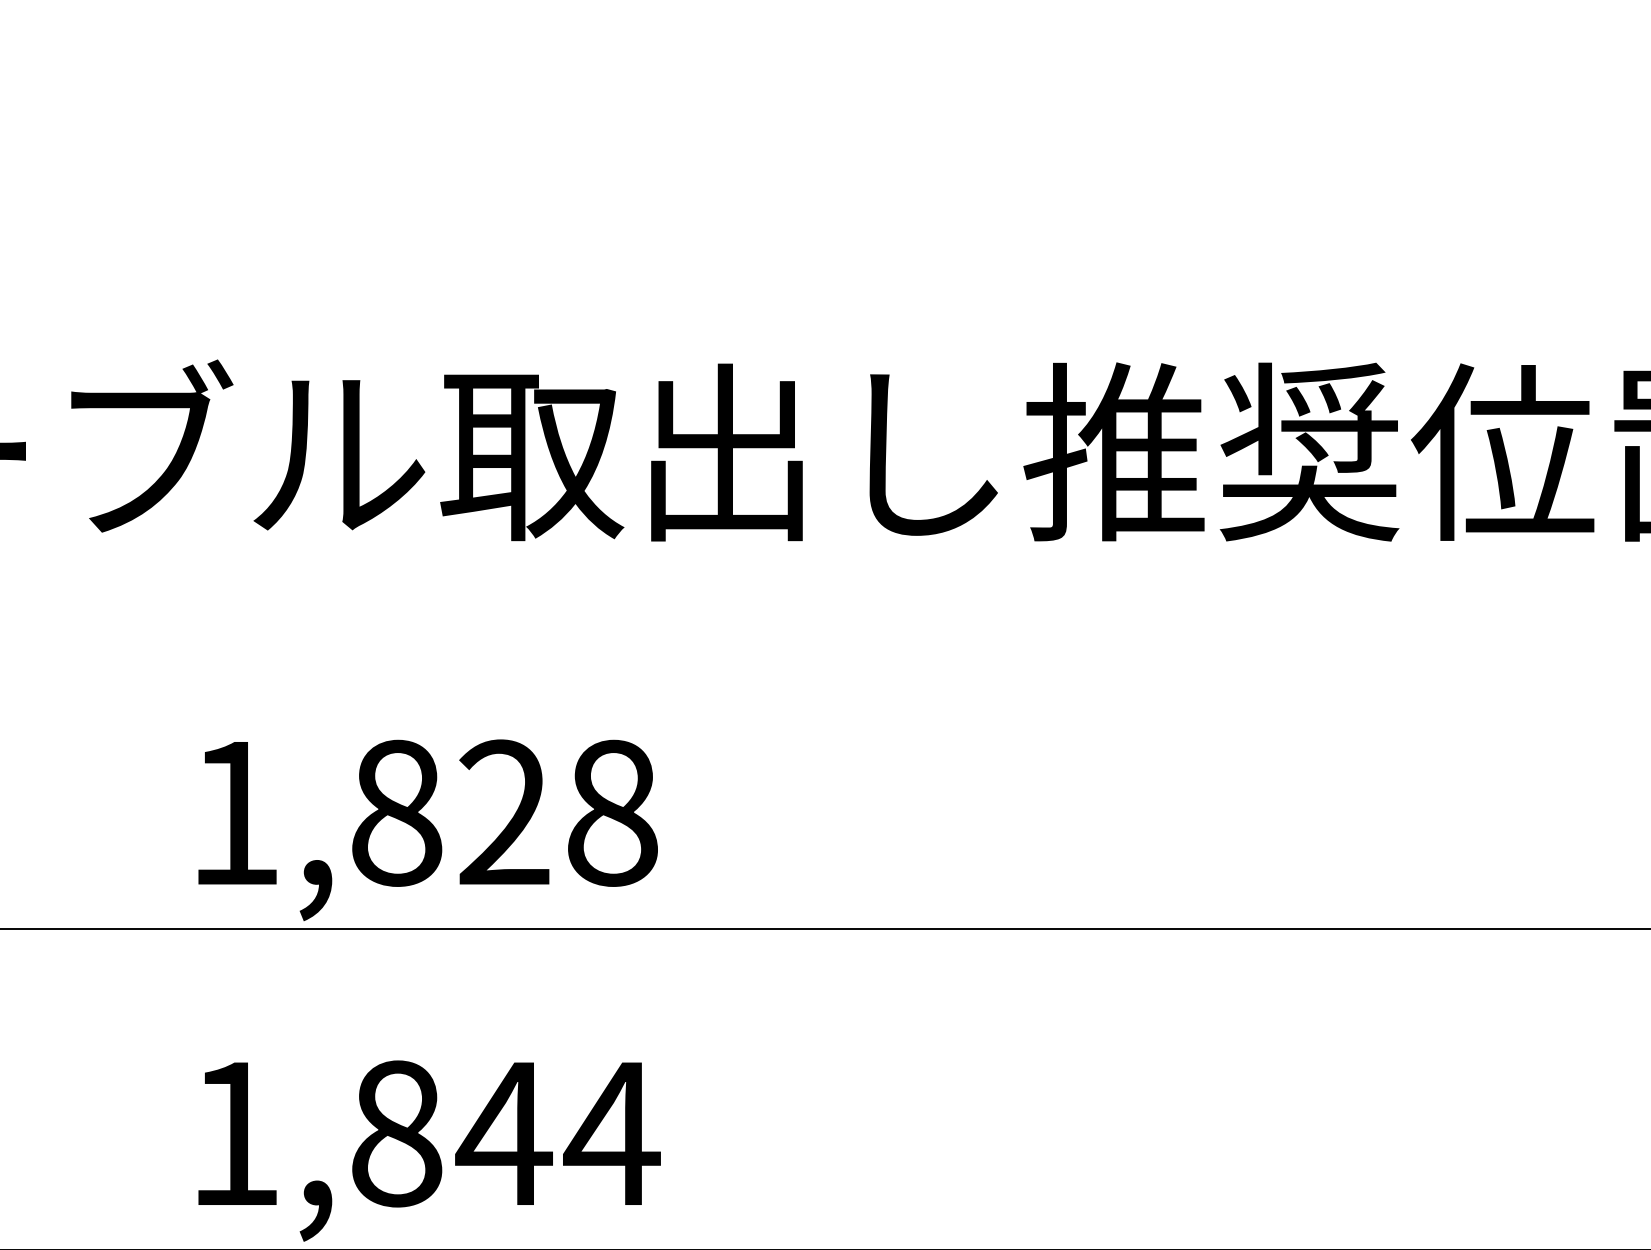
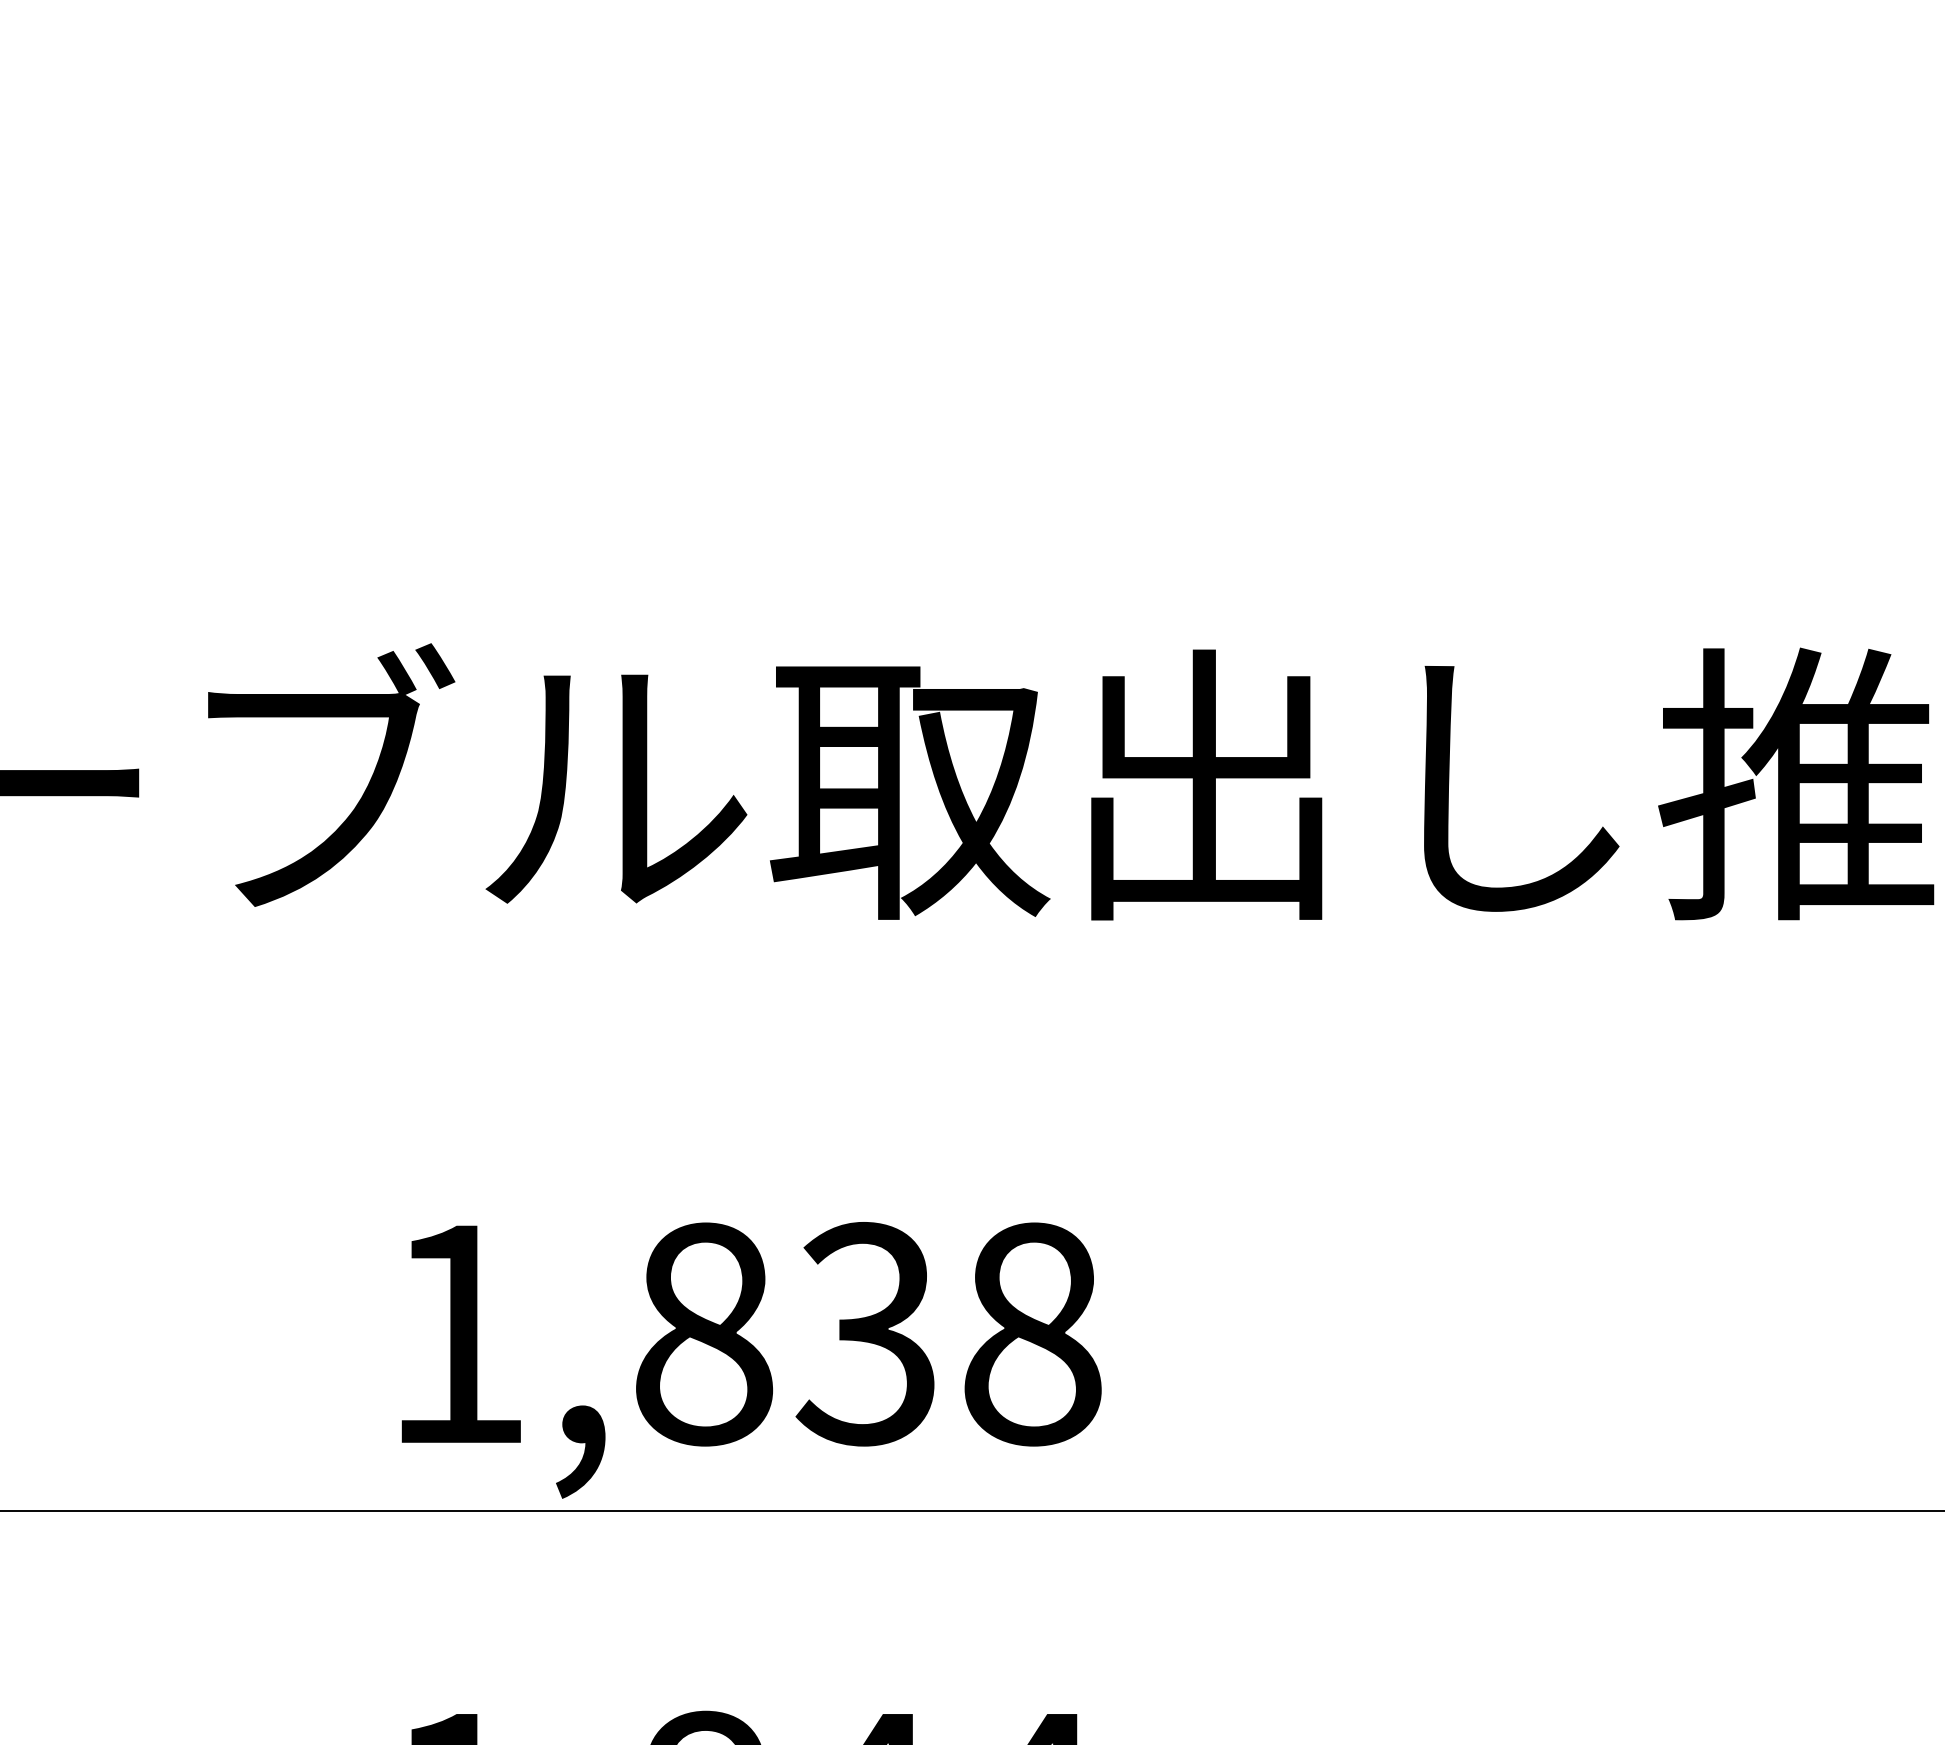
text: (503, 812) -> (866, 1333), 1,828 -> 1,838

